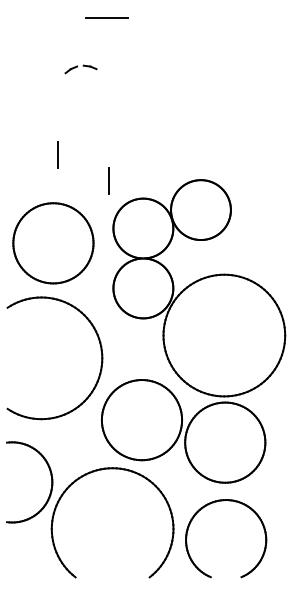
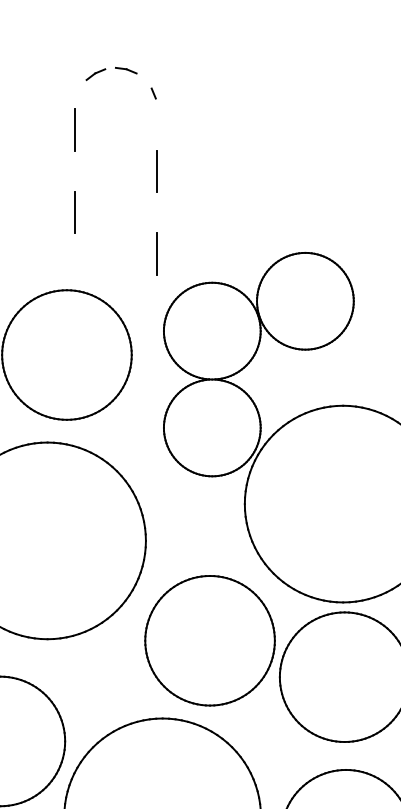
line: (106, 81) -> (152, 93), added
line: (58, 103) -> (75, 129), added
line: (109, 129) -> (157, 171), added

